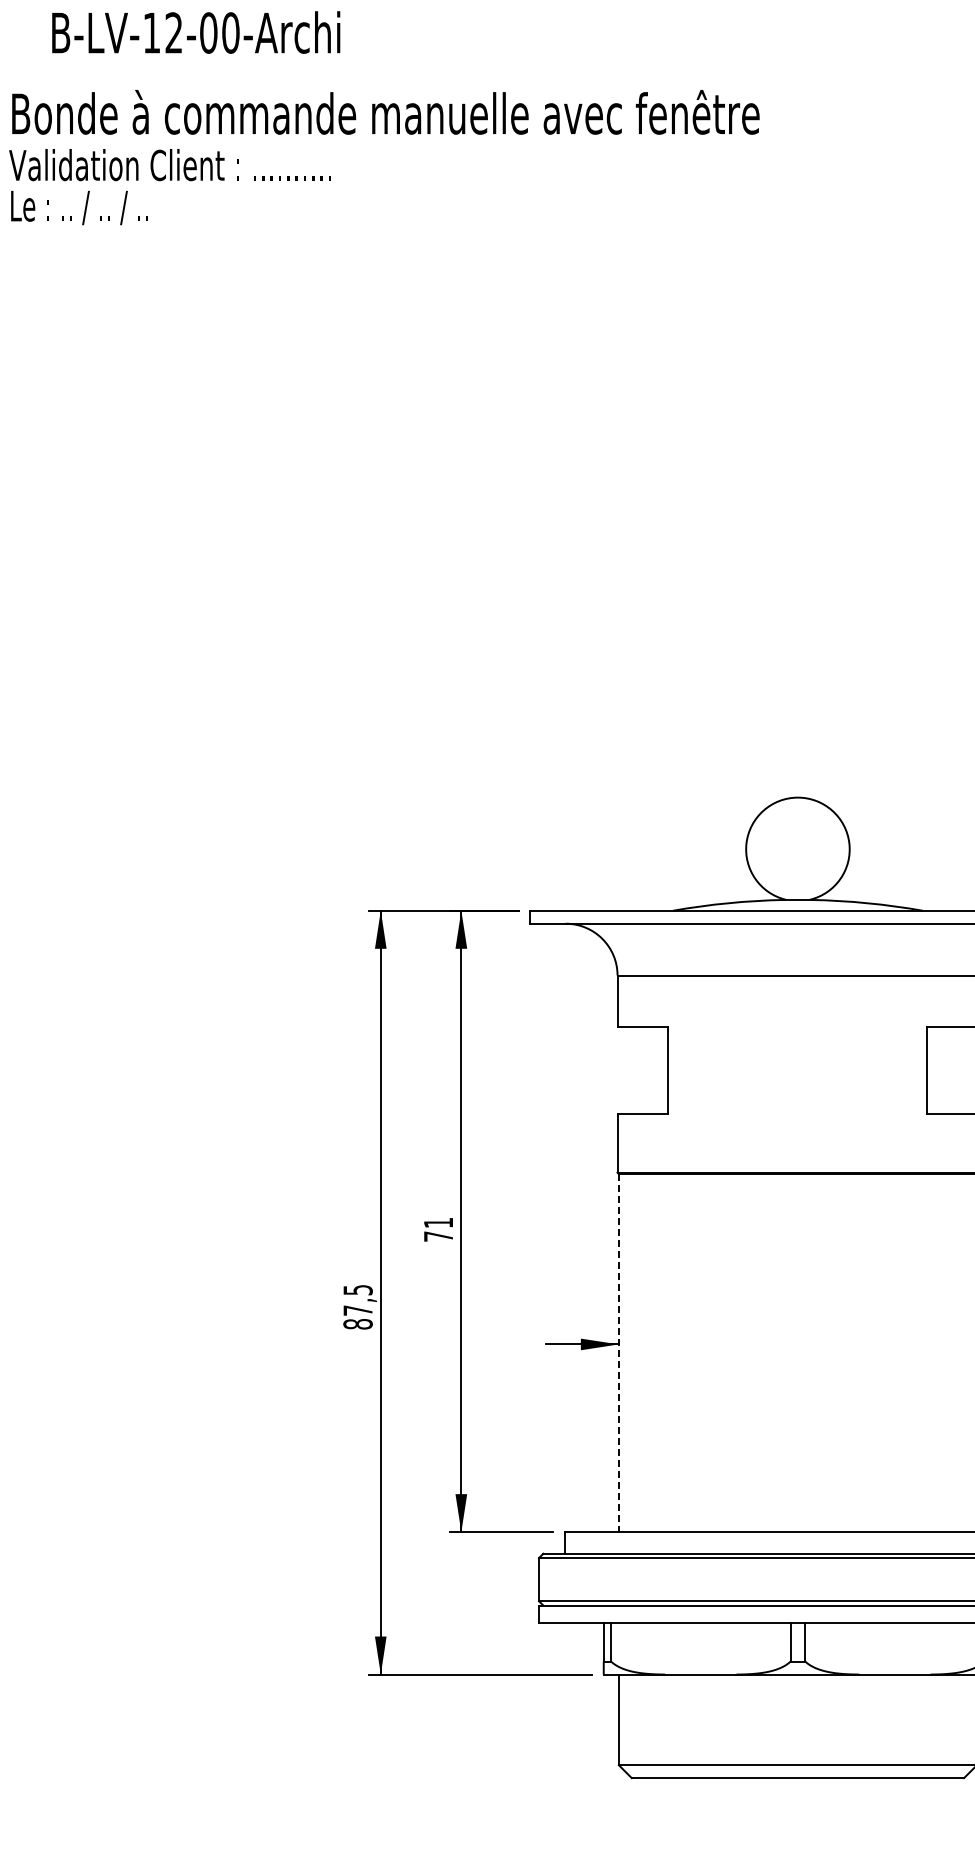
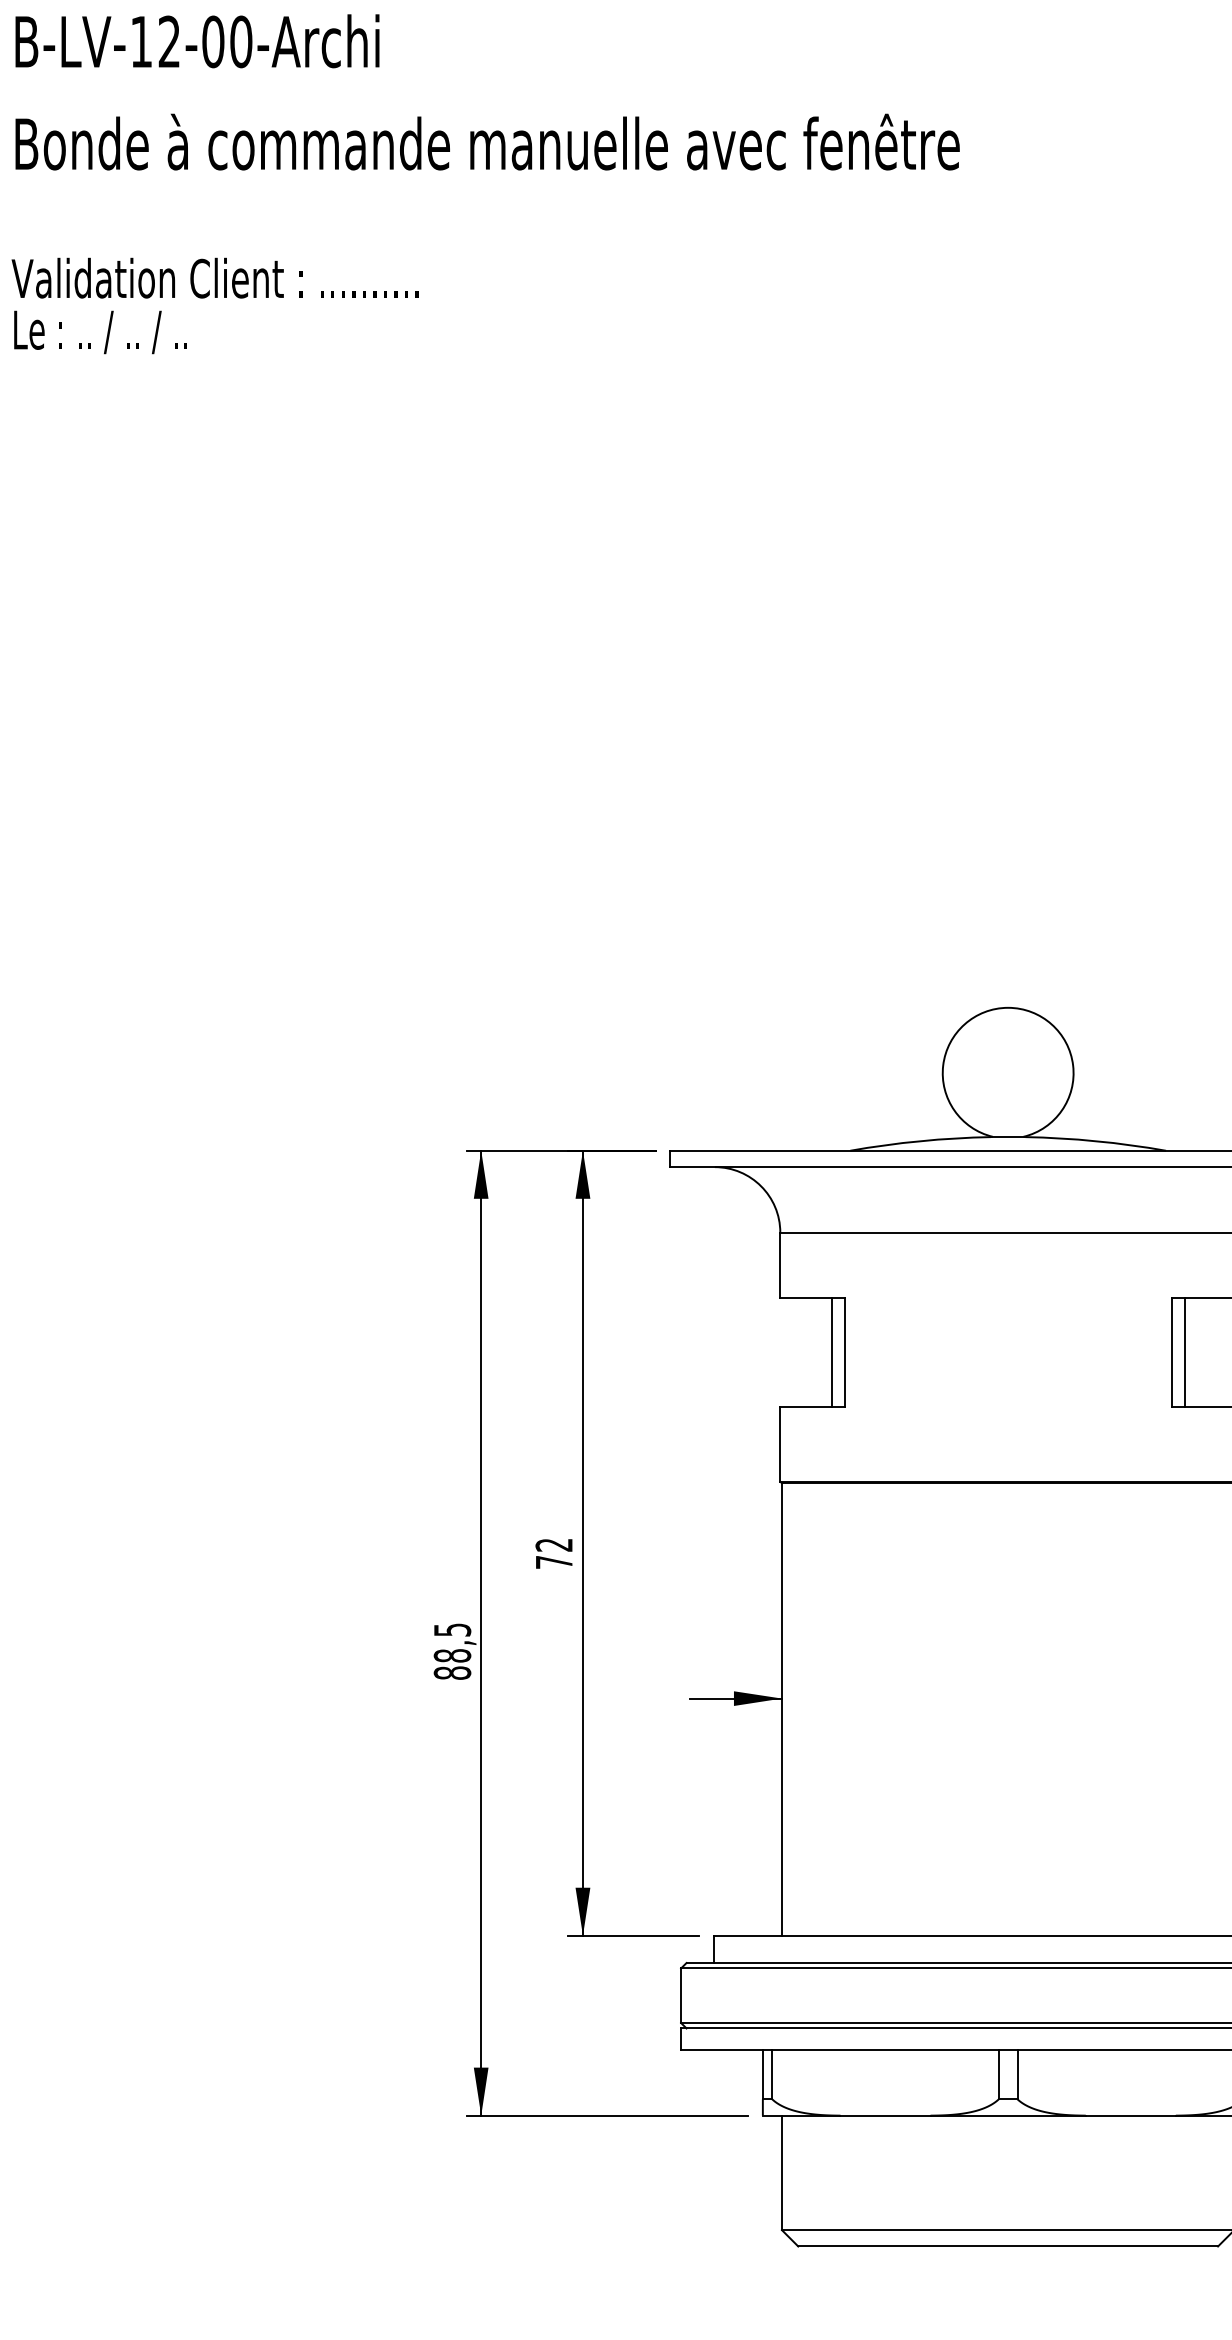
text: (196, 32) -> (197, 41), moved
text: (169, 187) -> (214, 306), moved
line: (658, 1070) -> (832, 1352), added
line: (937, 1070) -> (1184, 1352), added
text: (437, 1223) -> (552, 1545), 71 -> 72
text: (357, 1310) -> (451, 1655), 87,5 -> 88,5
line: (618, 1353) -> (781, 1710), dashed -> solid

